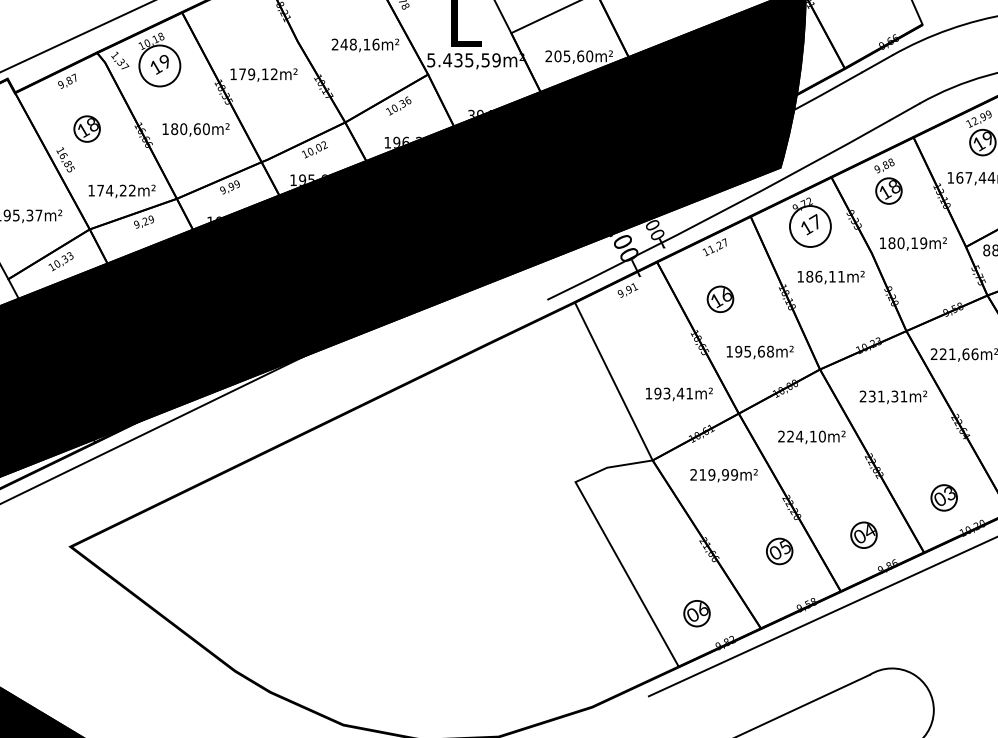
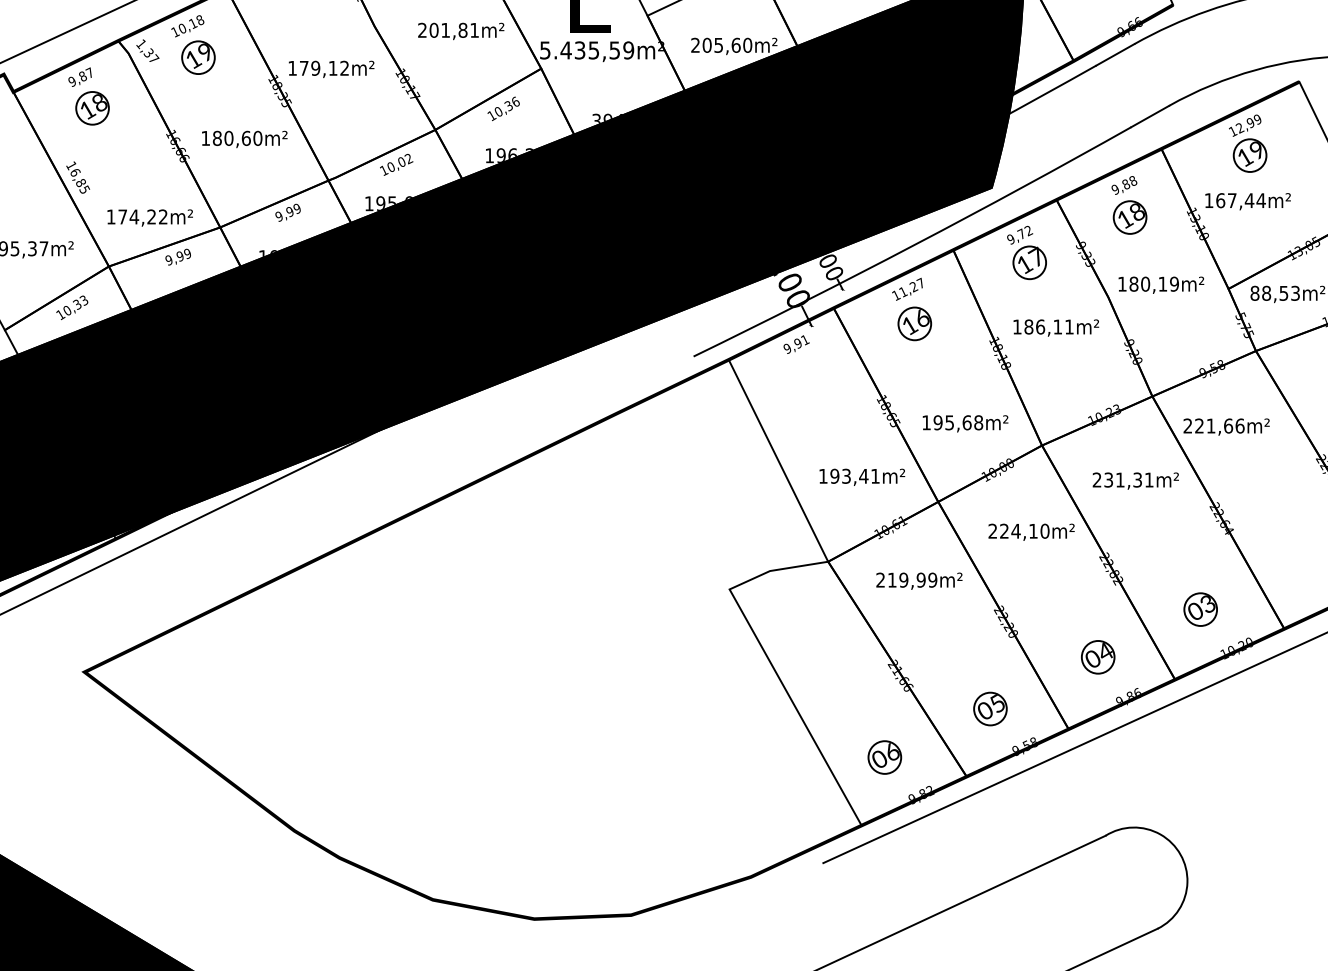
text: (360, 43) -> (454, 29), 248,16m² -> 201,81m²
circle: (159, 65) -> (198, 57), size x0.62
part: (87, 129) -> (92, 108), moved
text: (145, 221) -> (180, 256), 9,29 -> 9,99
circle: (810, 226) -> (1029, 262), size x0.62
part: (720, 299) -> (914, 323), moved
part: (779, 551) -> (990, 708), moved

